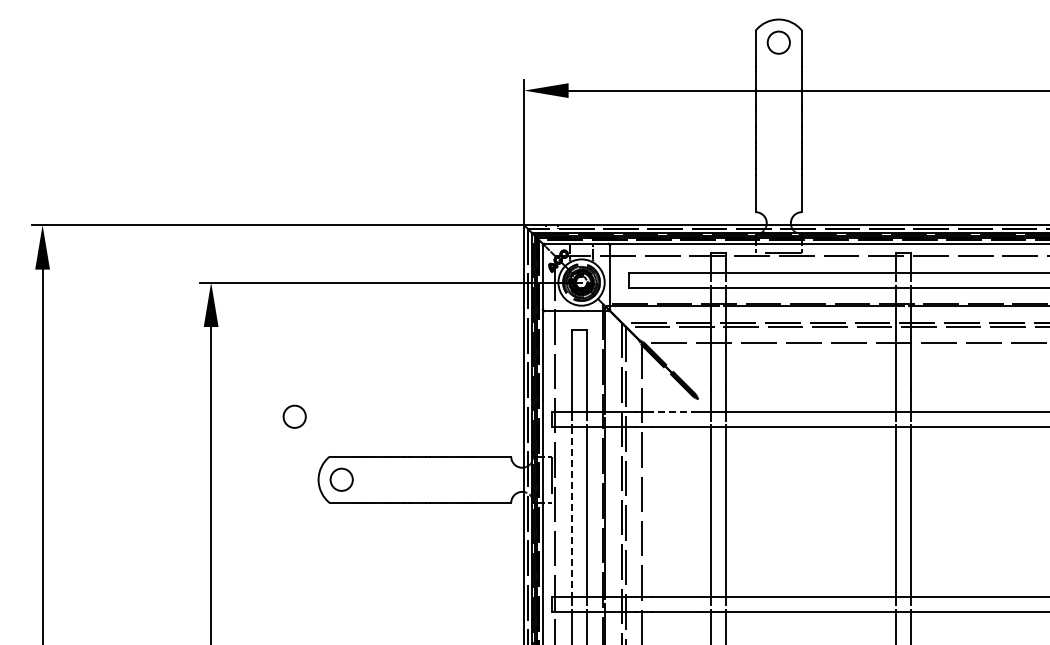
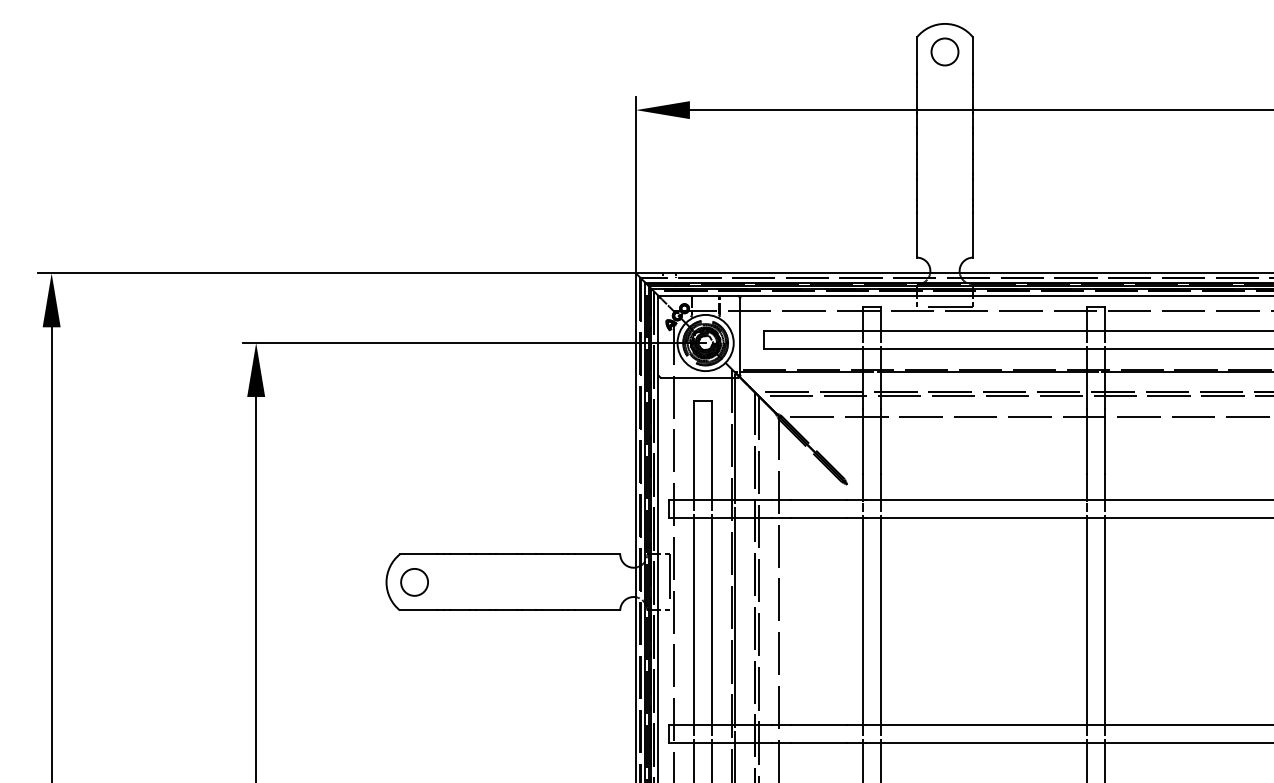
line: (674, 411) -> (818, 499), dashed -> solid
circle: (294, 416) -> (357, 505), removed
line: (571, 512) -> (693, 622), dashed -> solid

